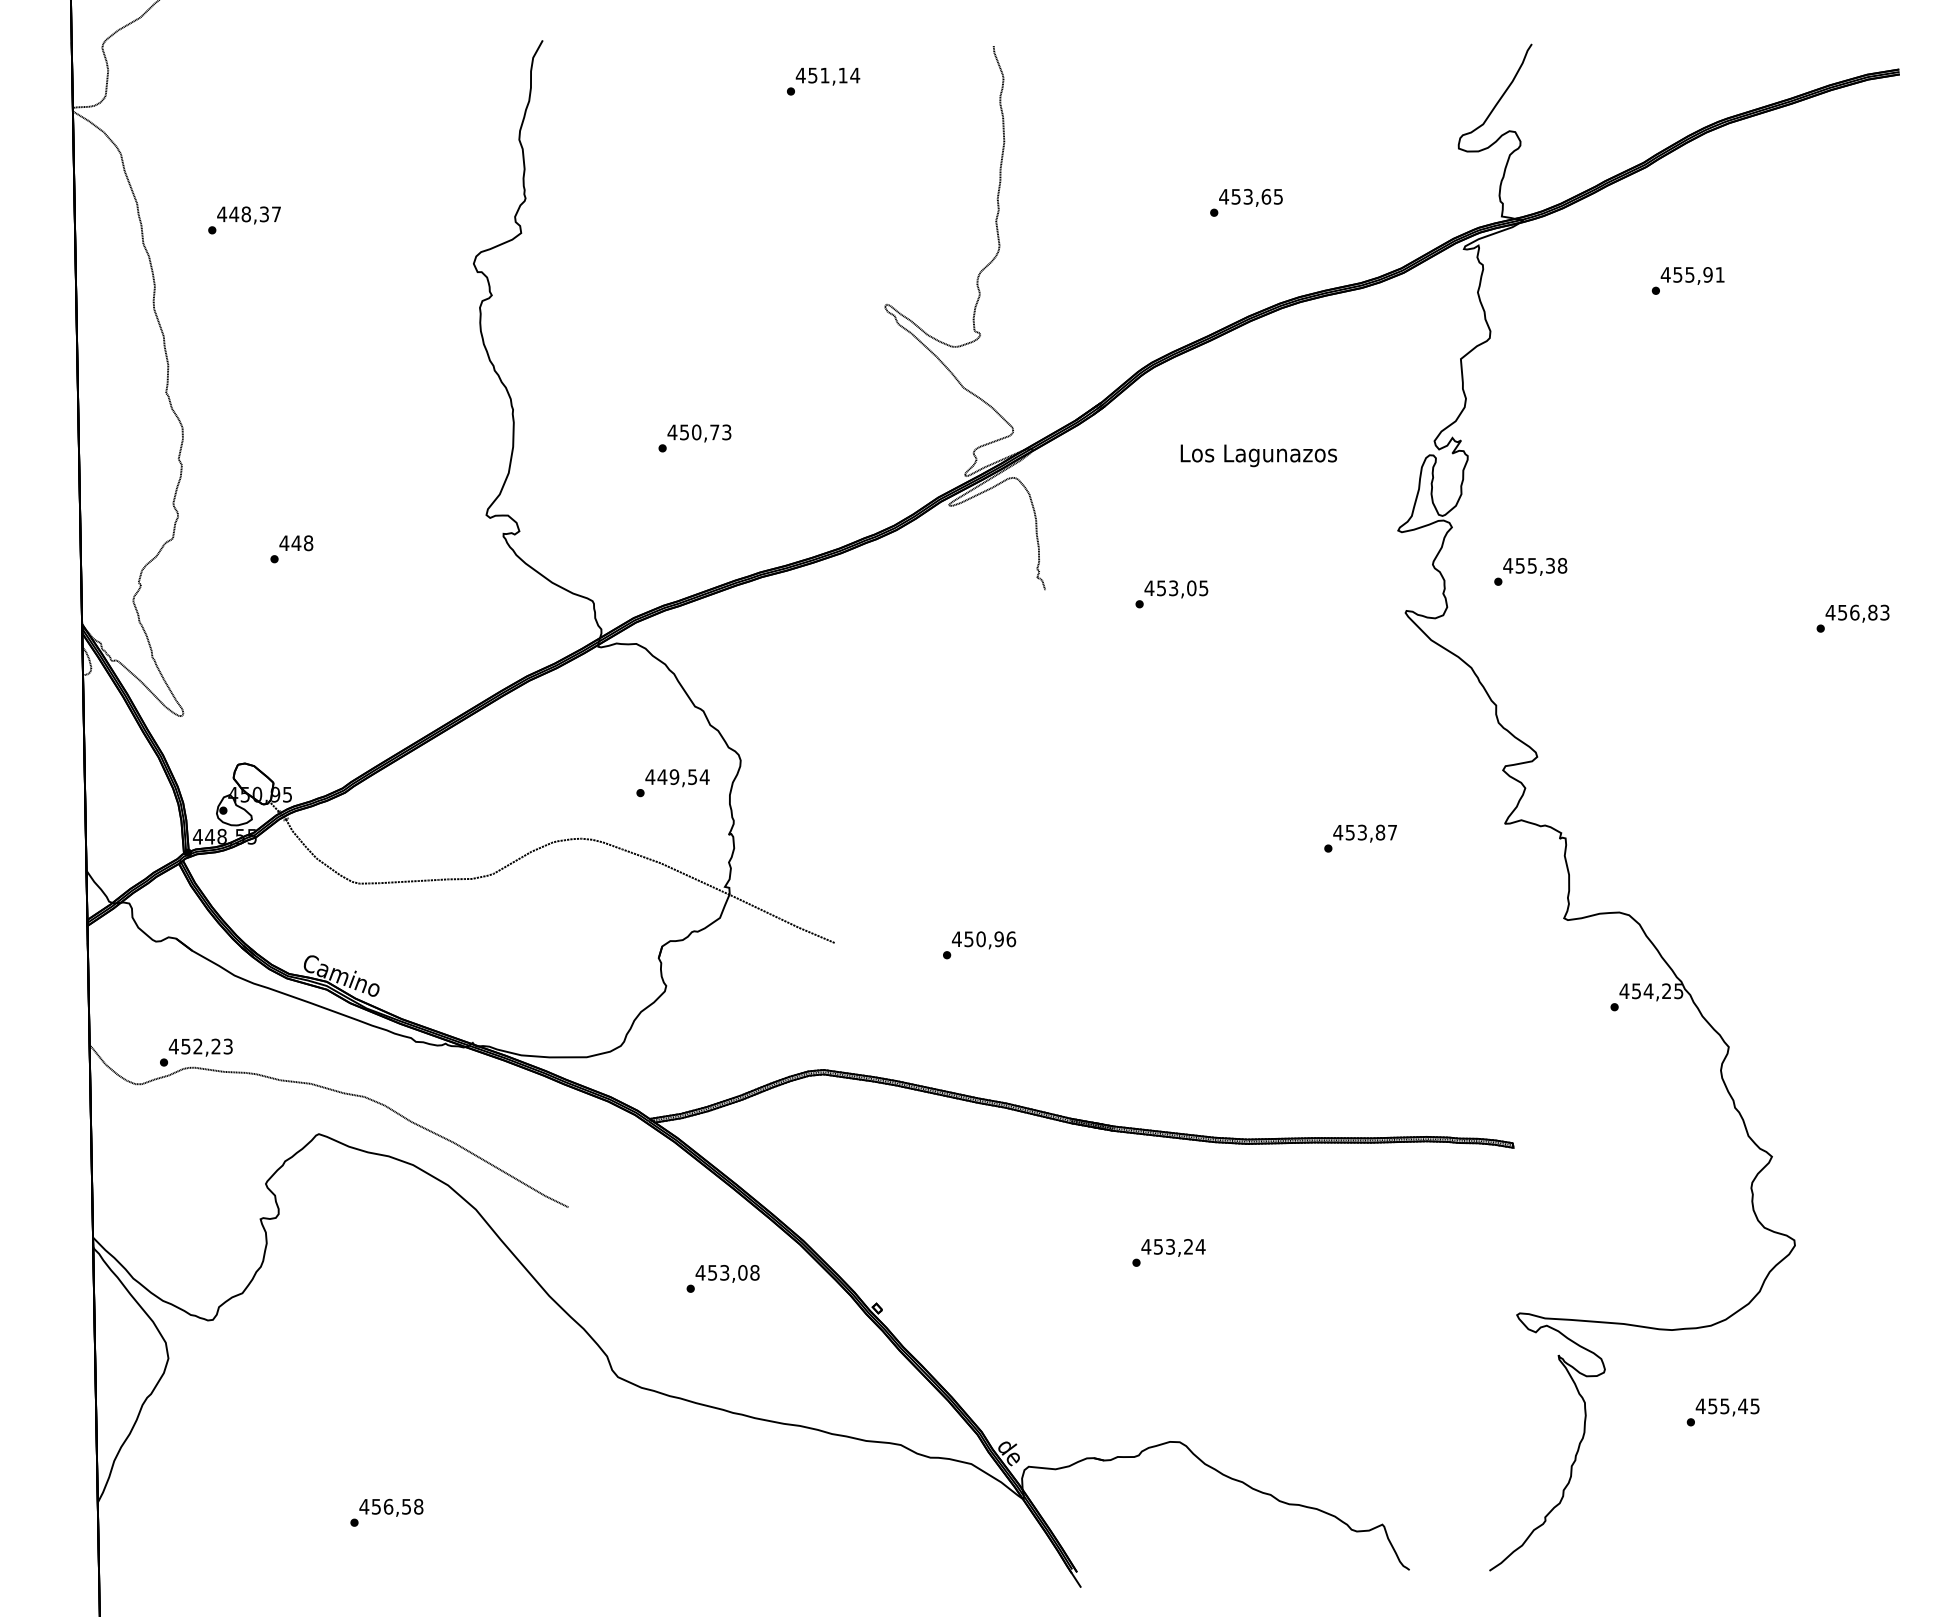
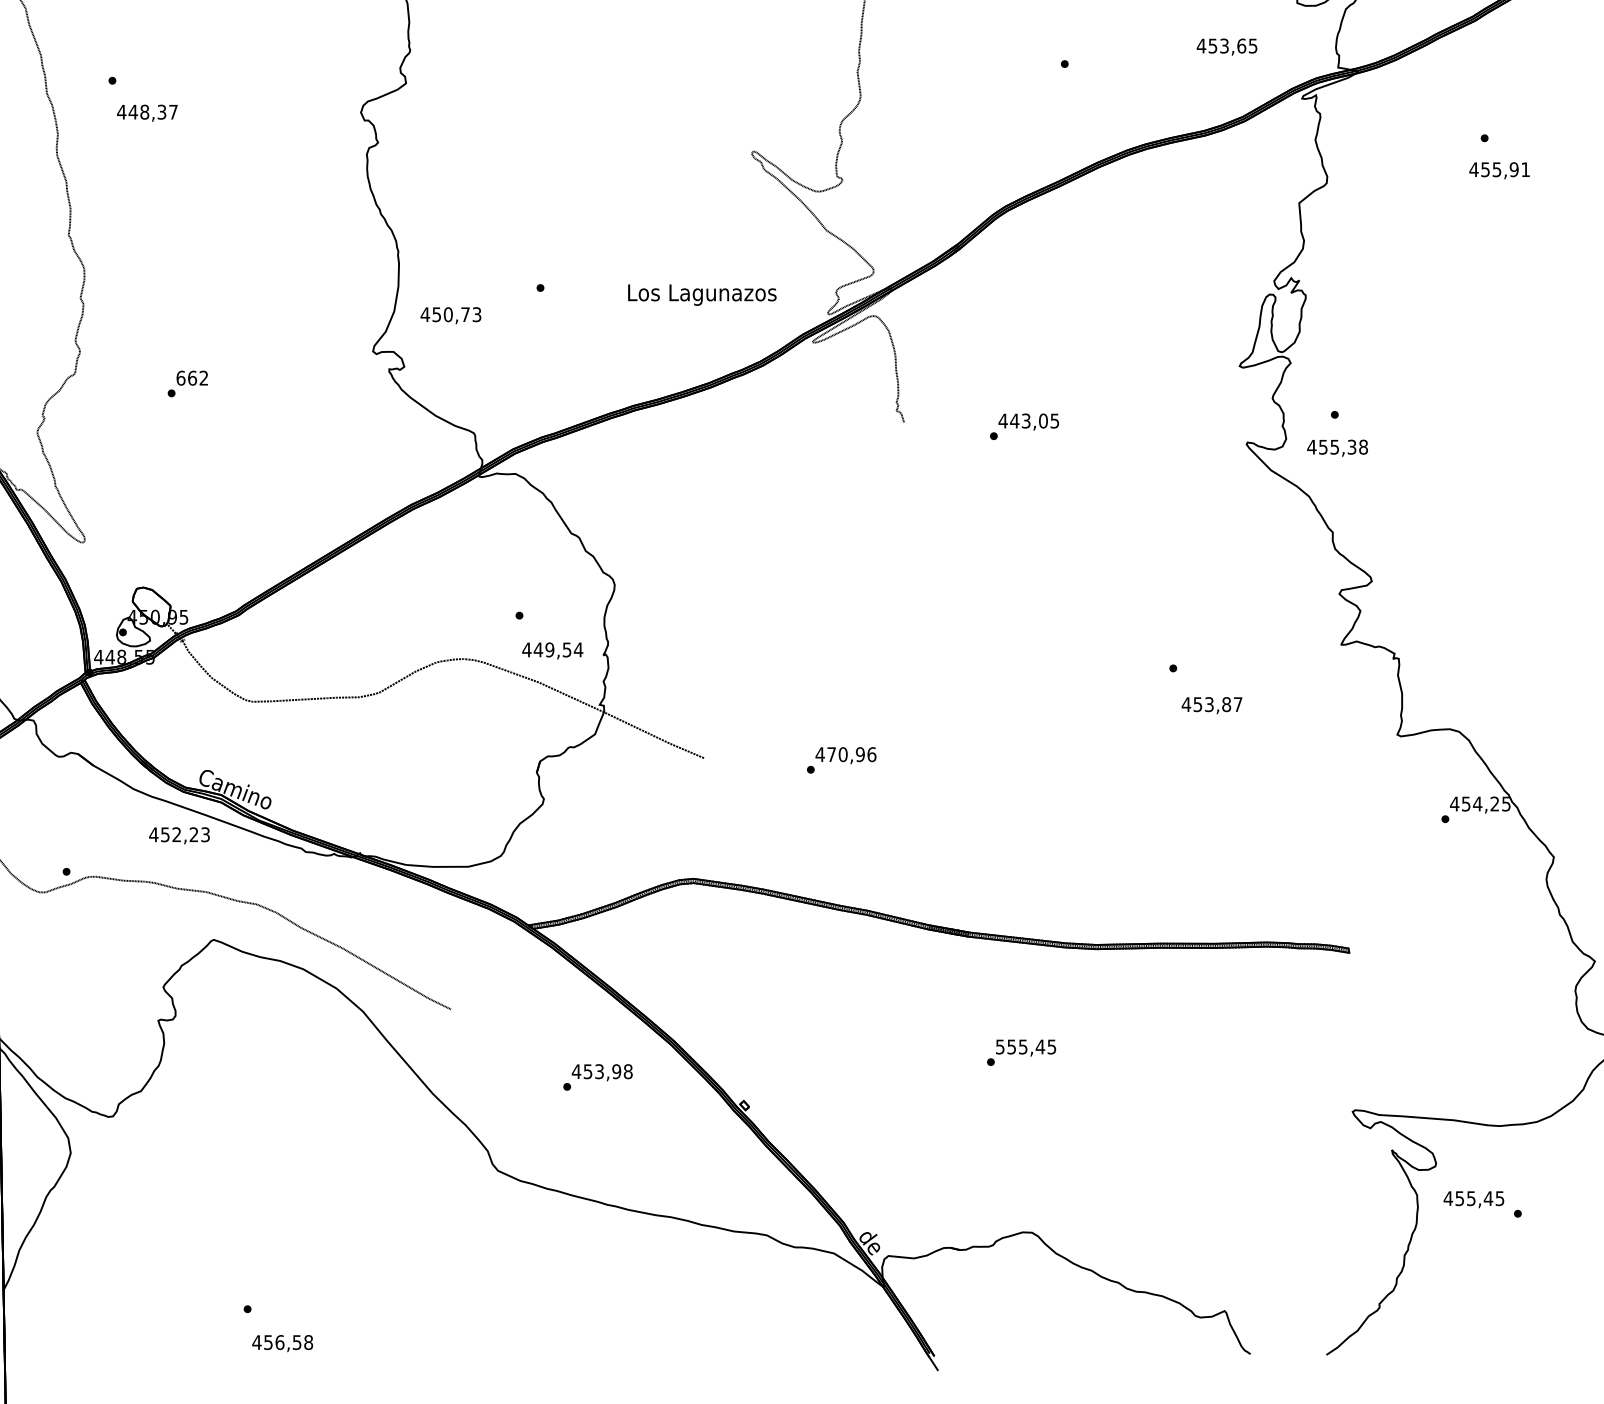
text: (1250, 197) -> (1226, 46), moved
text: (248, 215) -> (146, 113), moved
text: (1692, 275) -> (1499, 170), moved
text: (699, 433) -> (451, 315), moved
text: (1258, 455) -> (701, 294), moved
text: (296, 543) -> (192, 378), 448 -> 662
text: (1535, 566) -> (1337, 447), moved
text: (1161, 588) -> (1014, 421), 453,05 -> 443,05
text: (677, 778) -> (552, 651), moved
text: (1364, 833) -> (1211, 705), moved
text: (968, 939) -> (831, 754), 450,96 -> 470,96
text: (200, 1047) -> (179, 835), moved
text: (1173, 1246) -> (1026, 1046), 453,24 -> 555,45
text: (742, 1272) -> (616, 1071), 453,08 -> 453,98
text: (1727, 1407) -> (1473, 1199), moved
text: (391, 1507) -> (282, 1343), moved

